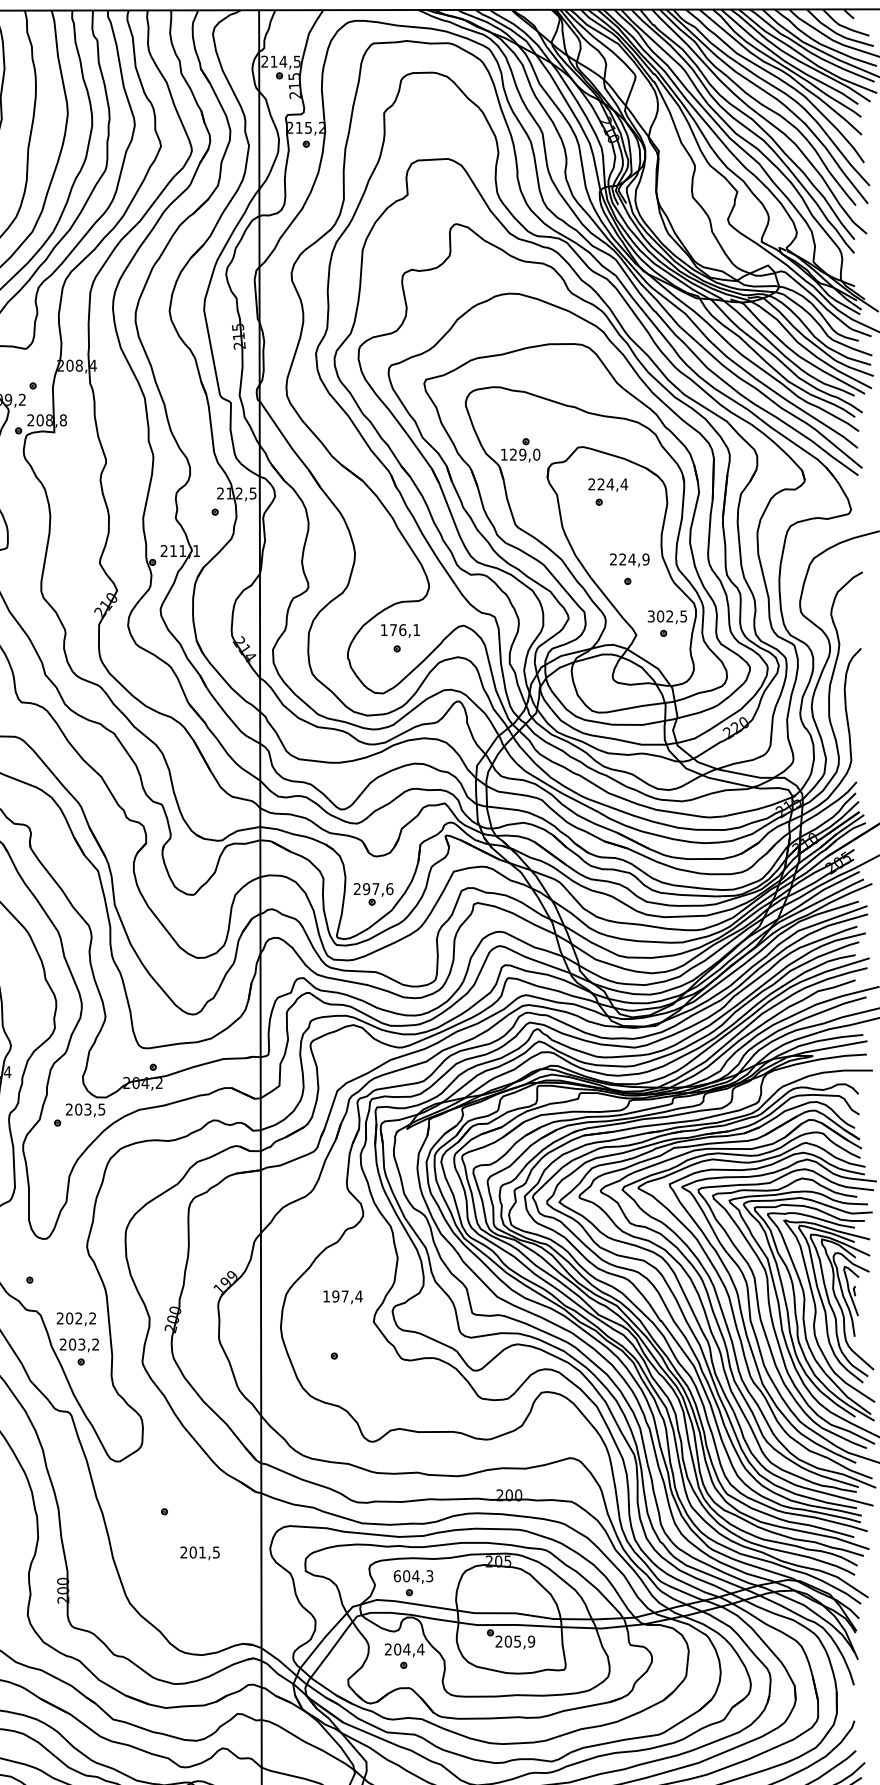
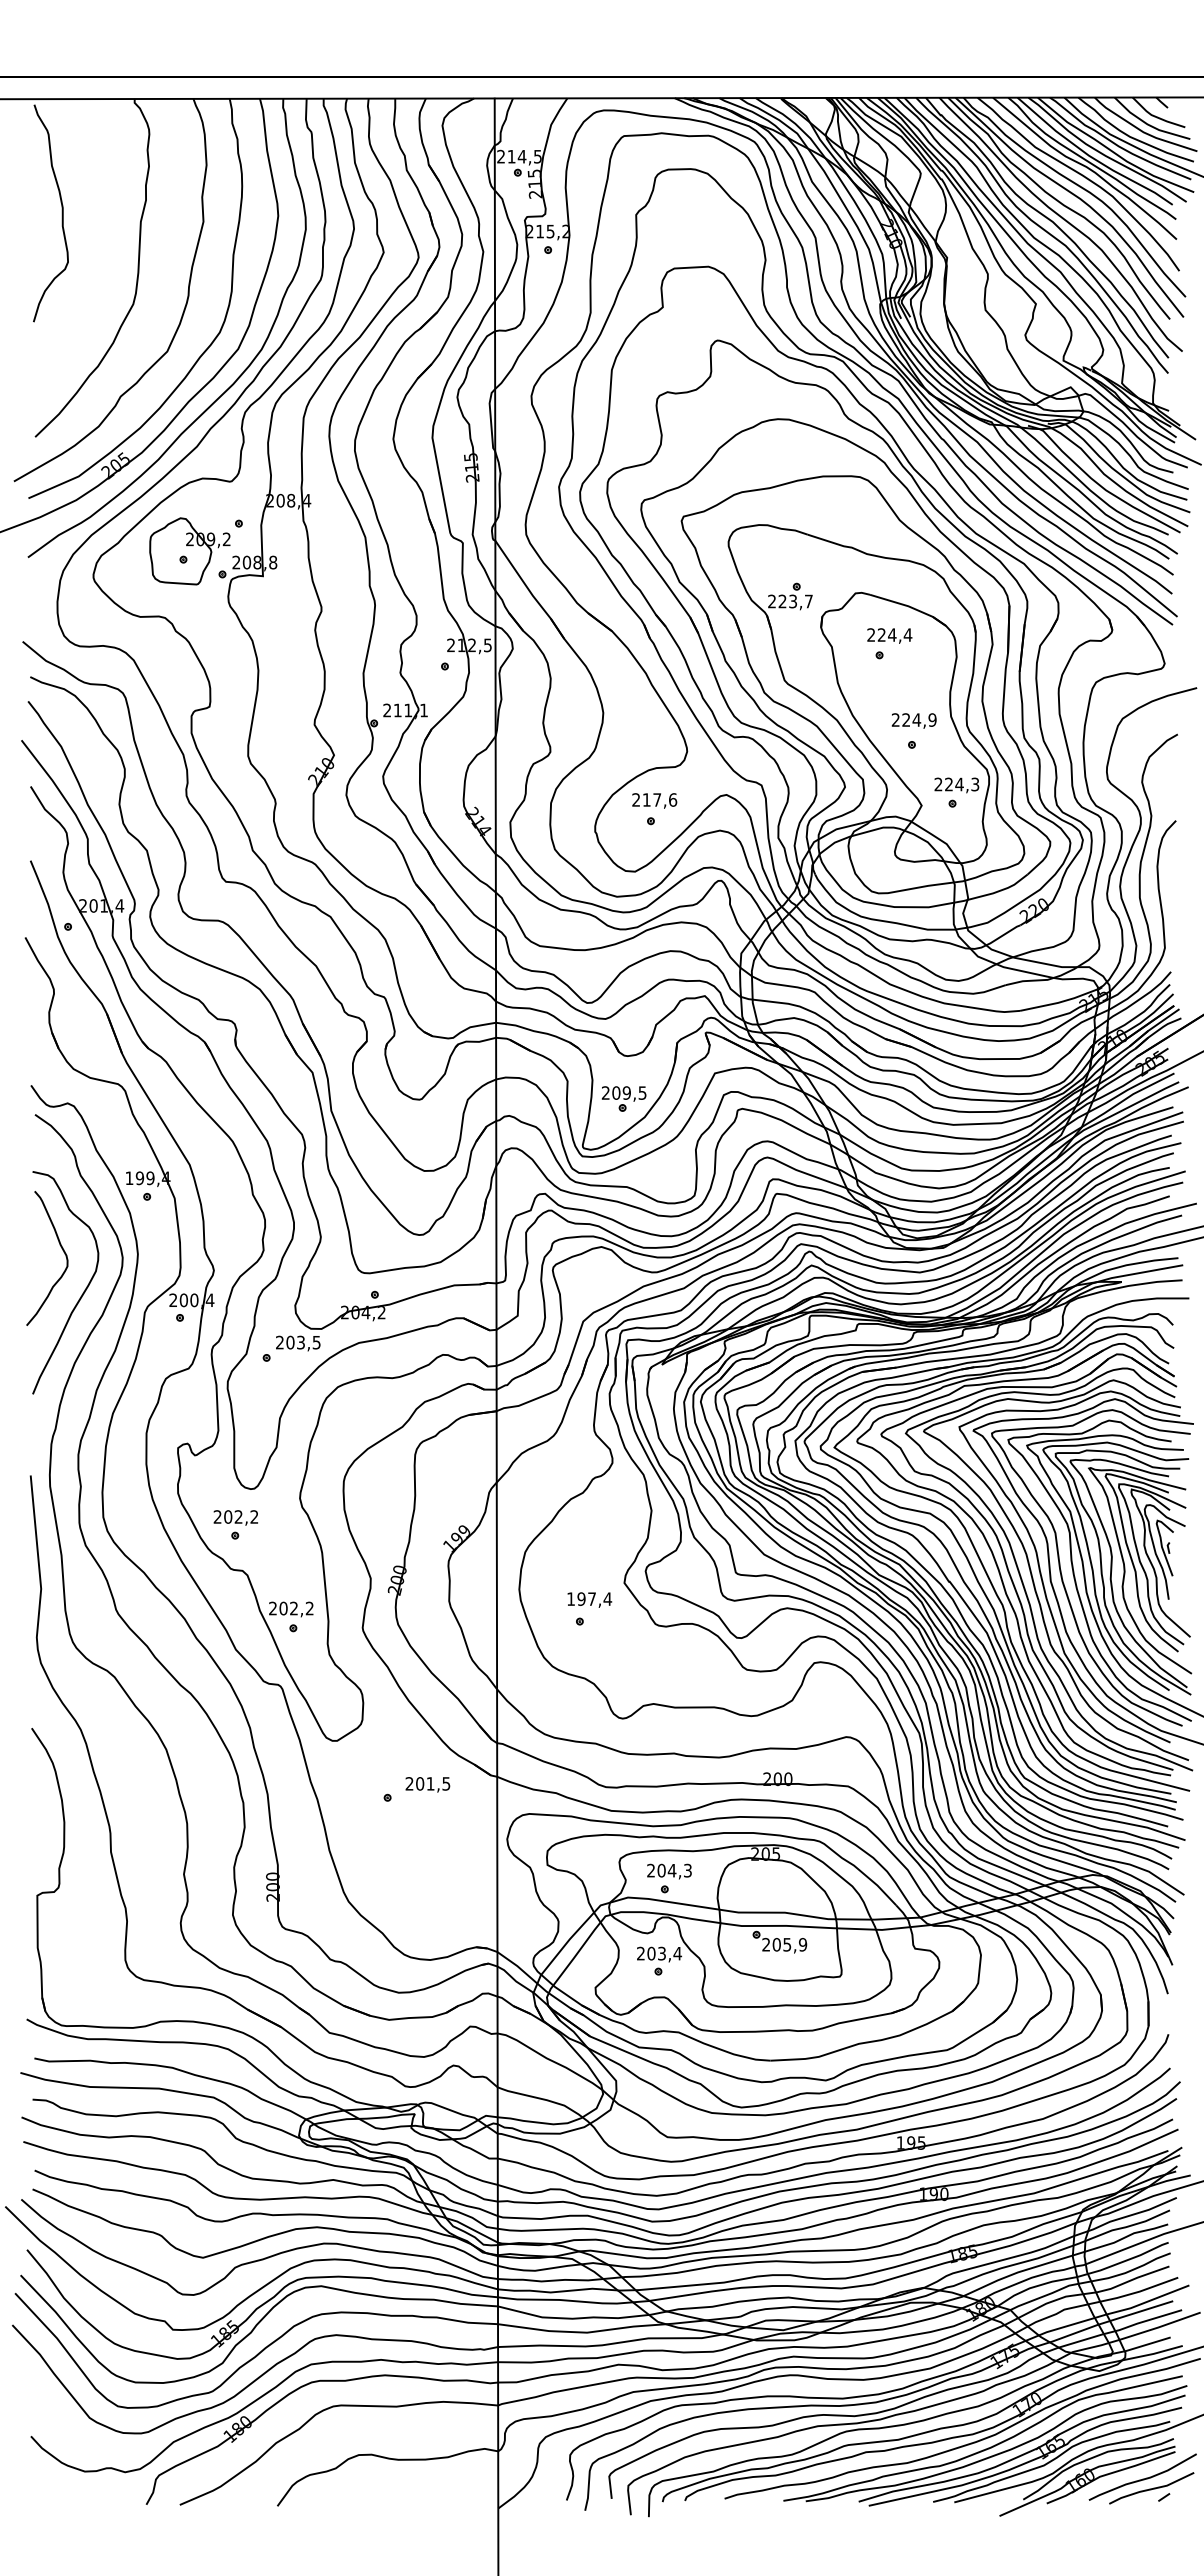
text: (520, 454) -> (790, 601), 129,0 -> 223,7
text: (667, 616) -> (956, 784), 302,5 -> 224,3
text: (400, 629) -> (654, 799), 176,1 -> 217,6
text: (378, 888) -> (629, 1092), 297,6 -> 209,5
text: (342, 1296) -> (589, 1599), moved
text: (76, 1318) -> (235, 1517), moved
text: (81, 1344) -> (293, 1608), 203,2 -> 202,2
text: (199, 1553) -> (427, 1784), moved
text: (397, 1576) -> (651, 1870), 604,3 -> 204,3
text: (406, 1649) -> (661, 1953), 204,4 -> 203,4

